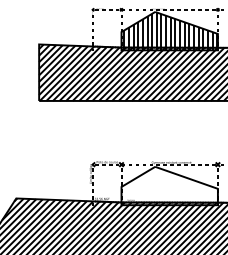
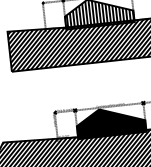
fill: (169, 185) -> (110, 121), added

